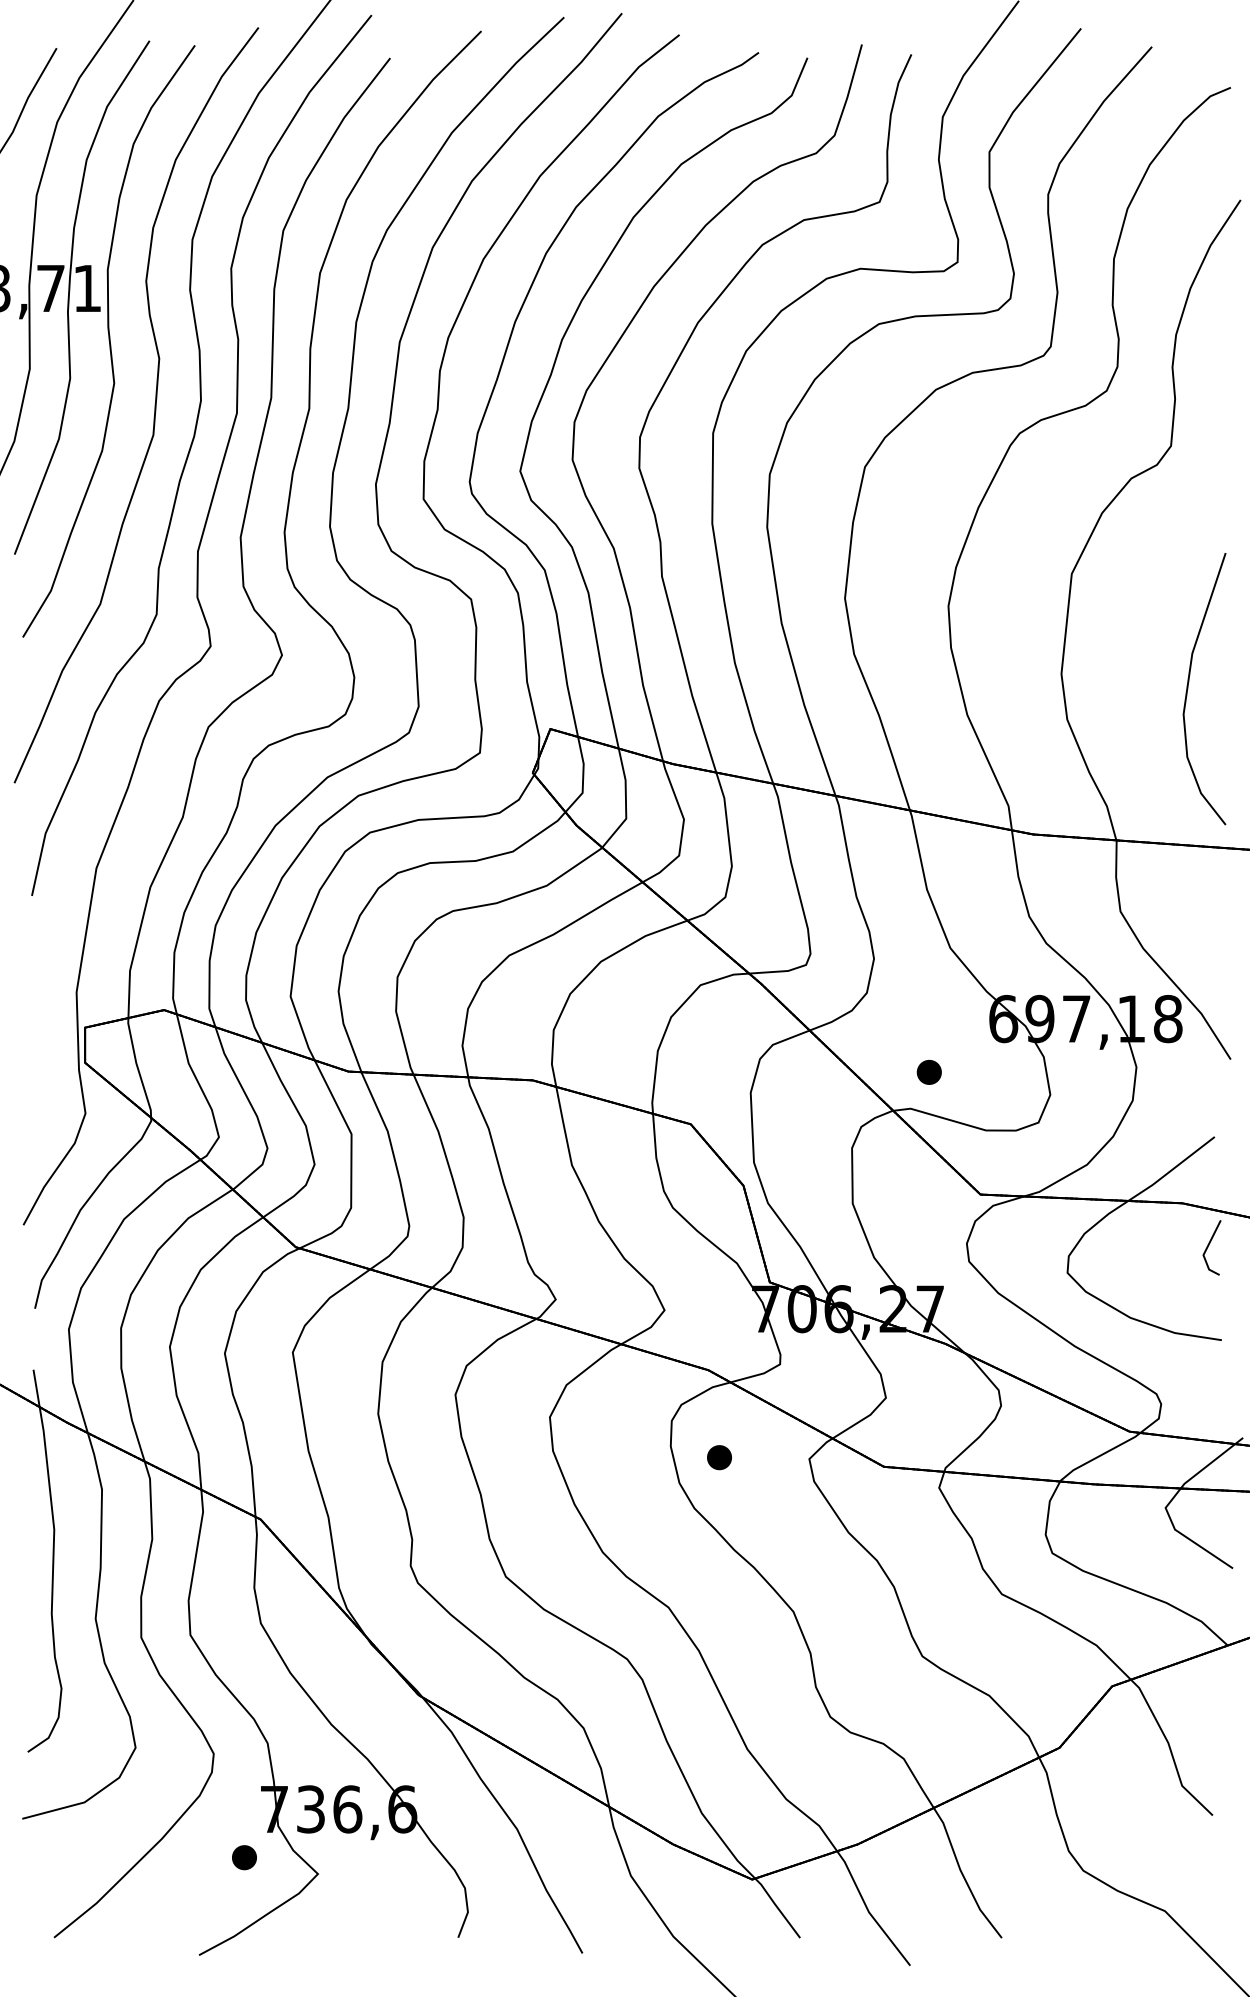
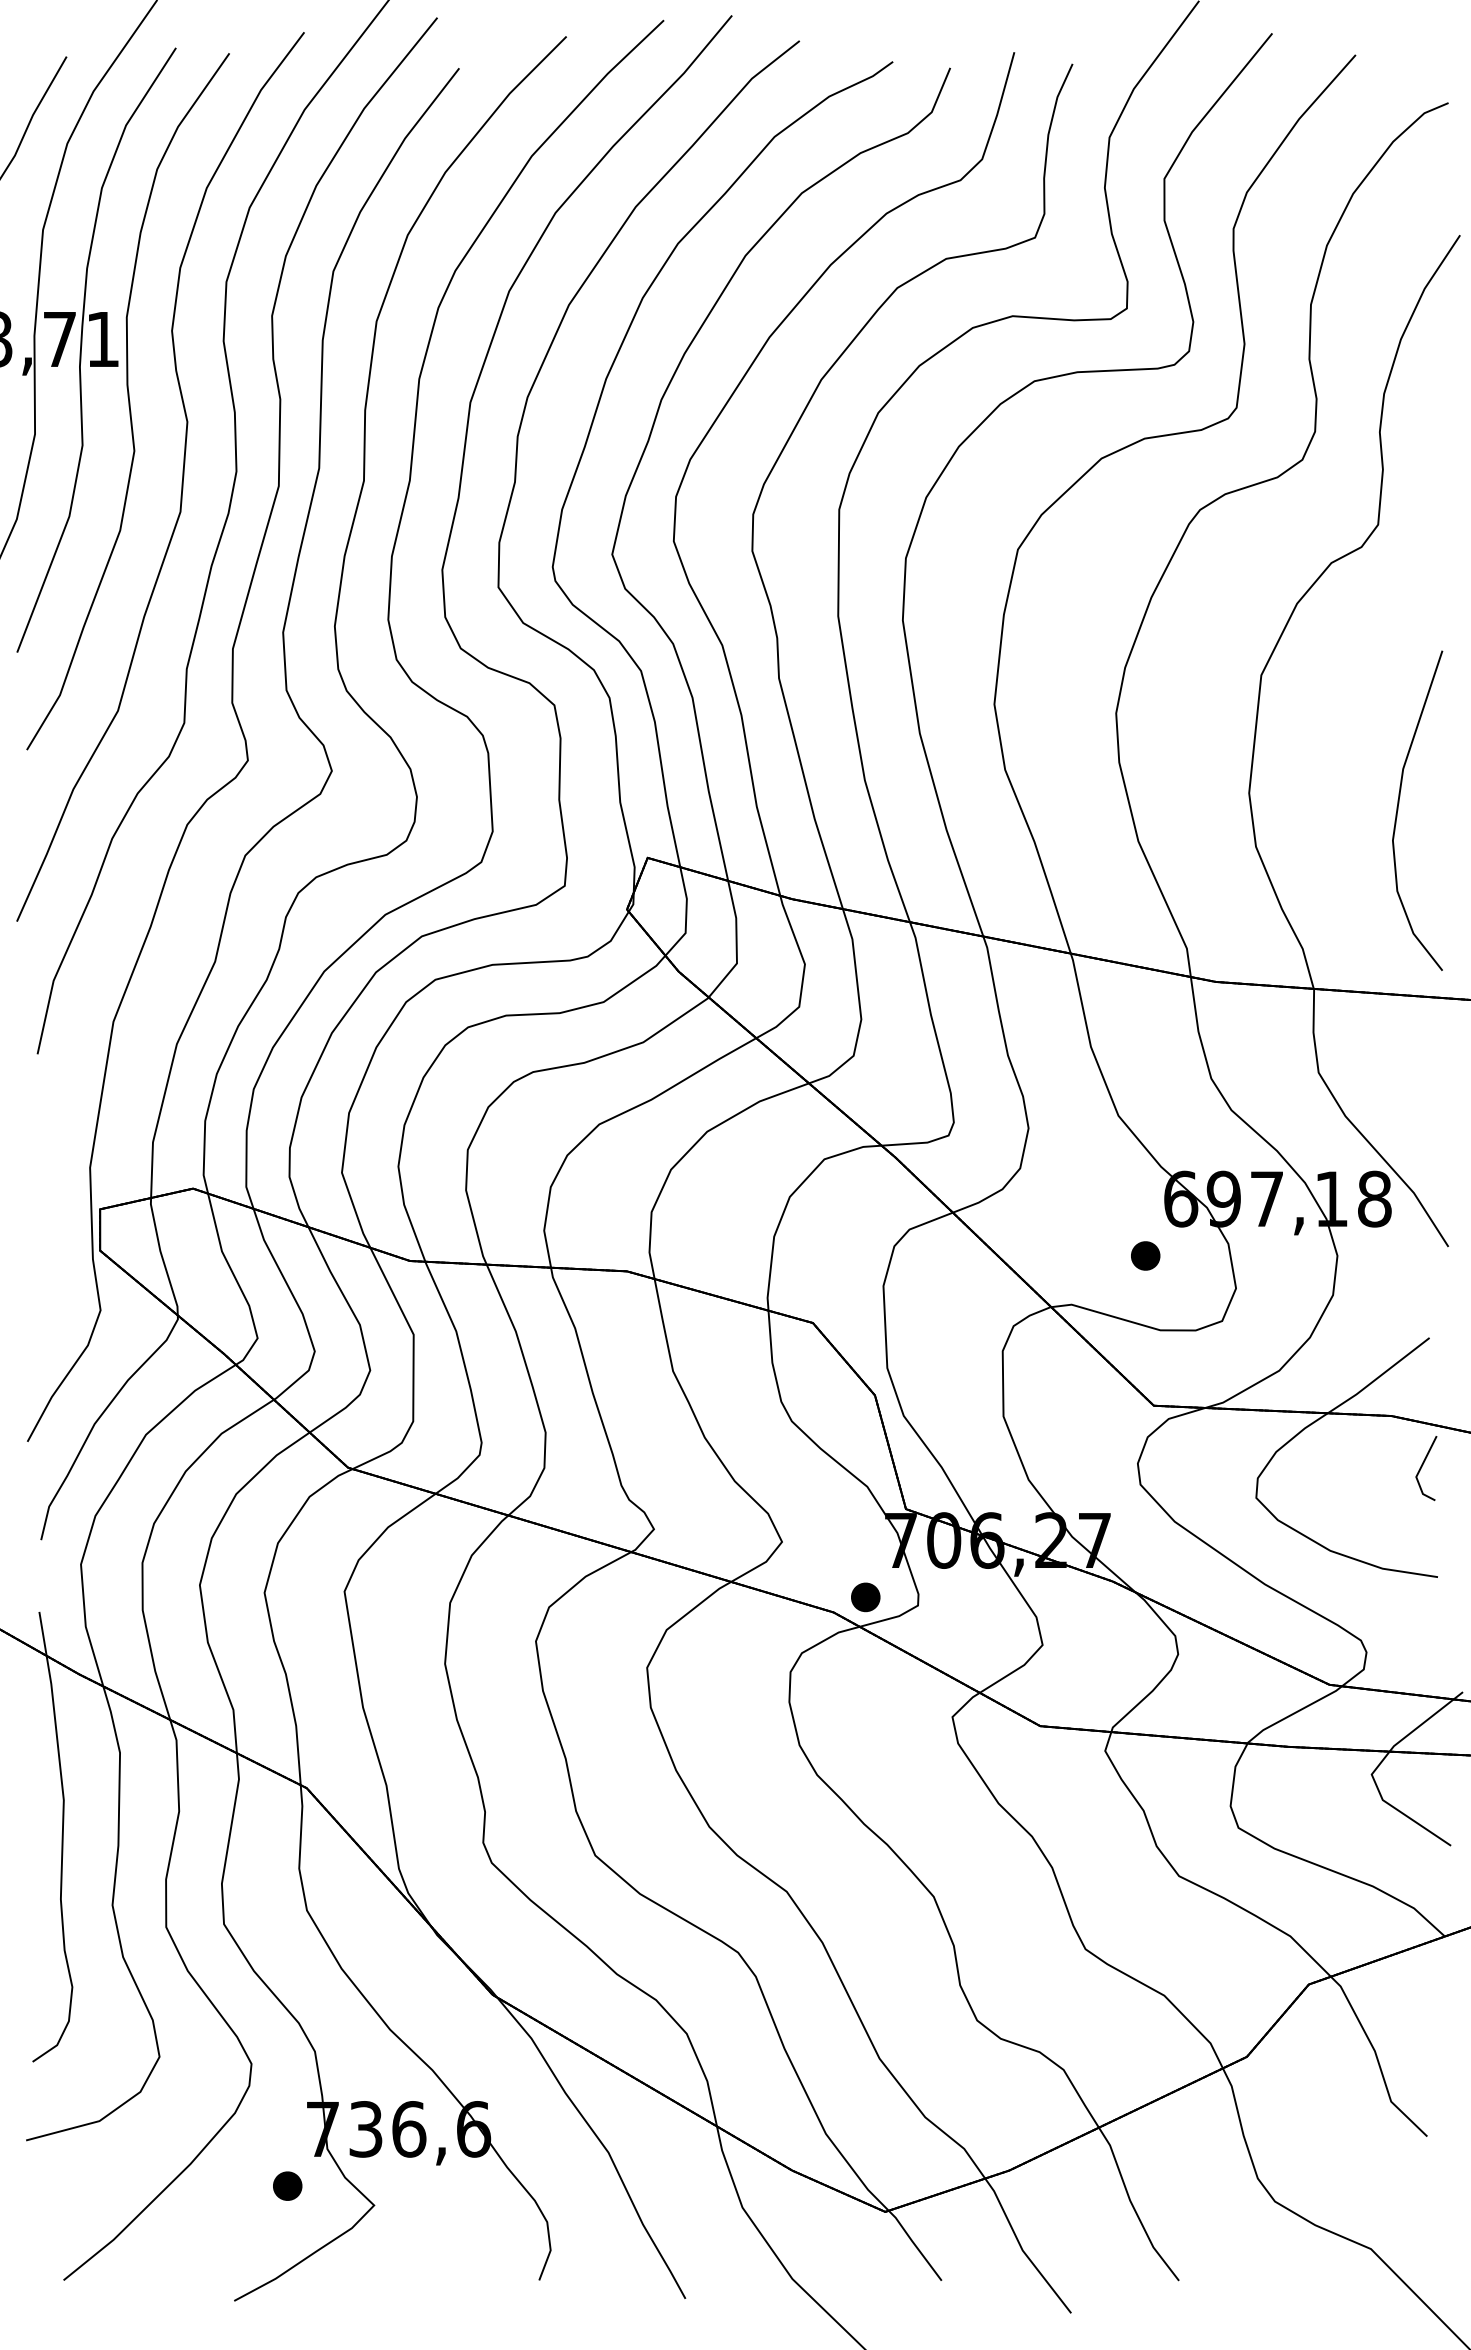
part: (929, 1071) -> (1145, 1255), moved
part: (719, 1457) -> (865, 1597), moved

